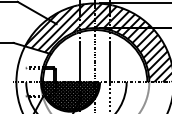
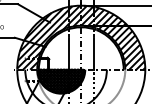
hatch: (31, 64) -> (29, 55), added

